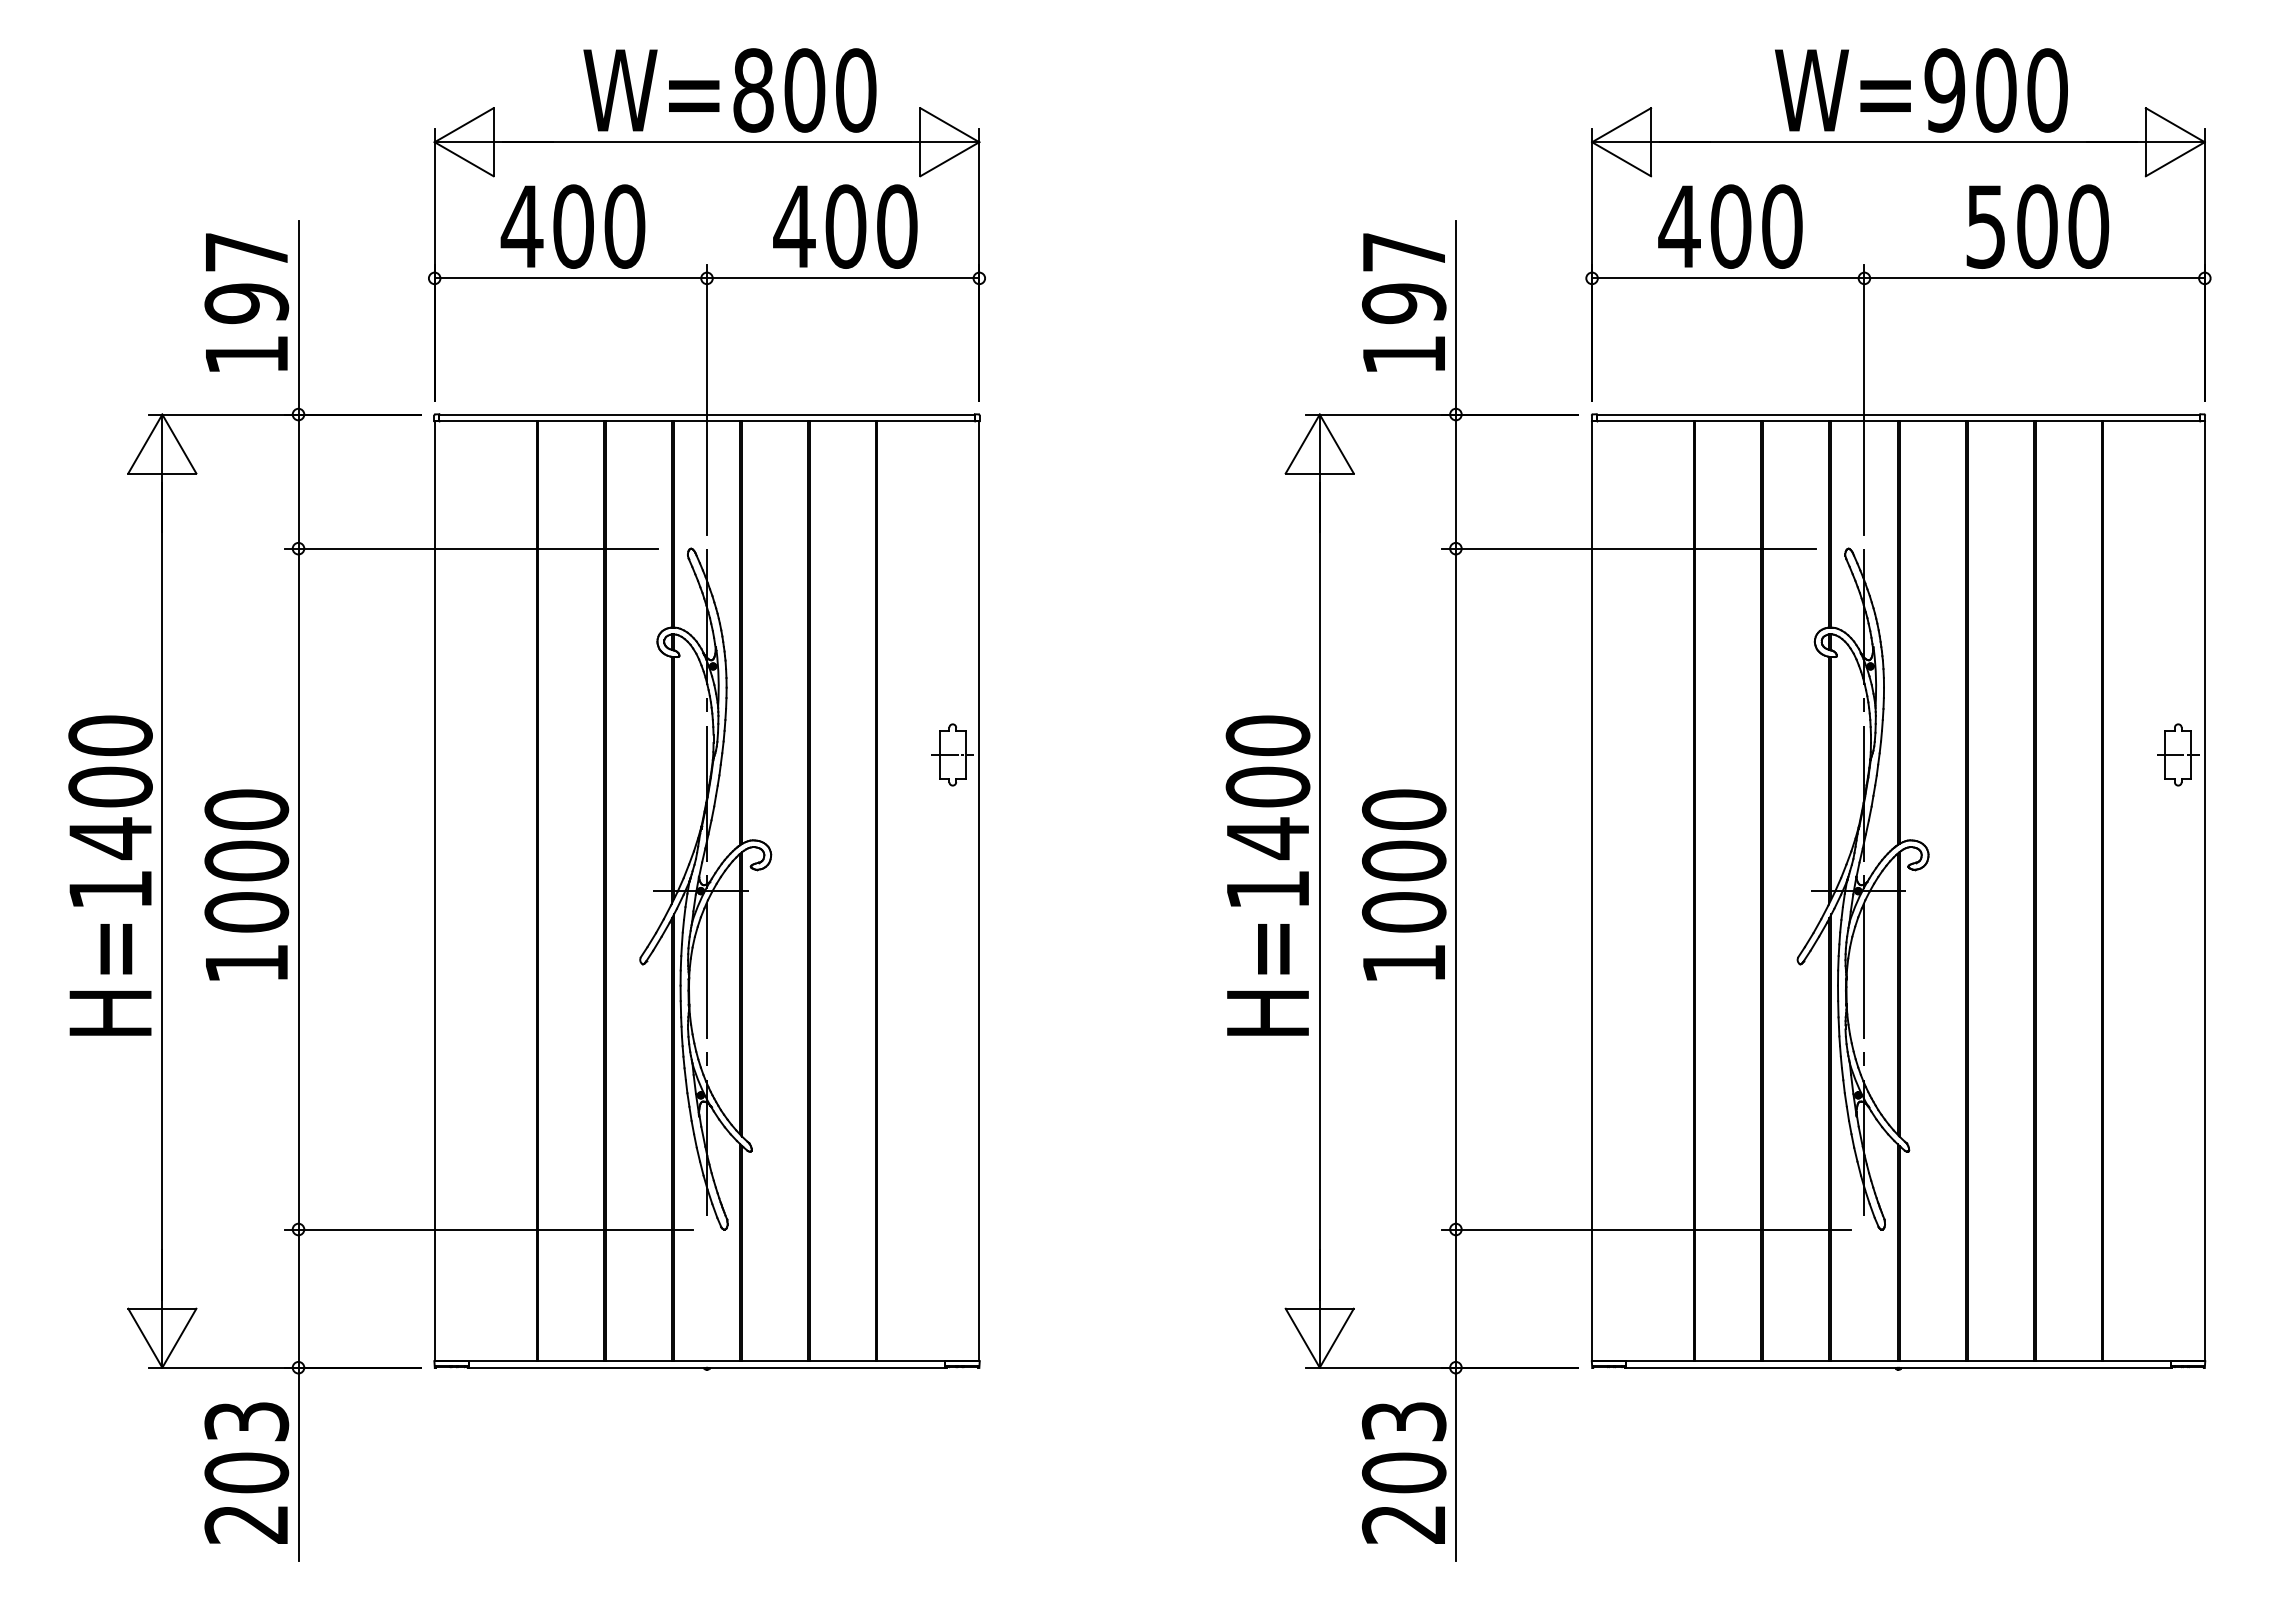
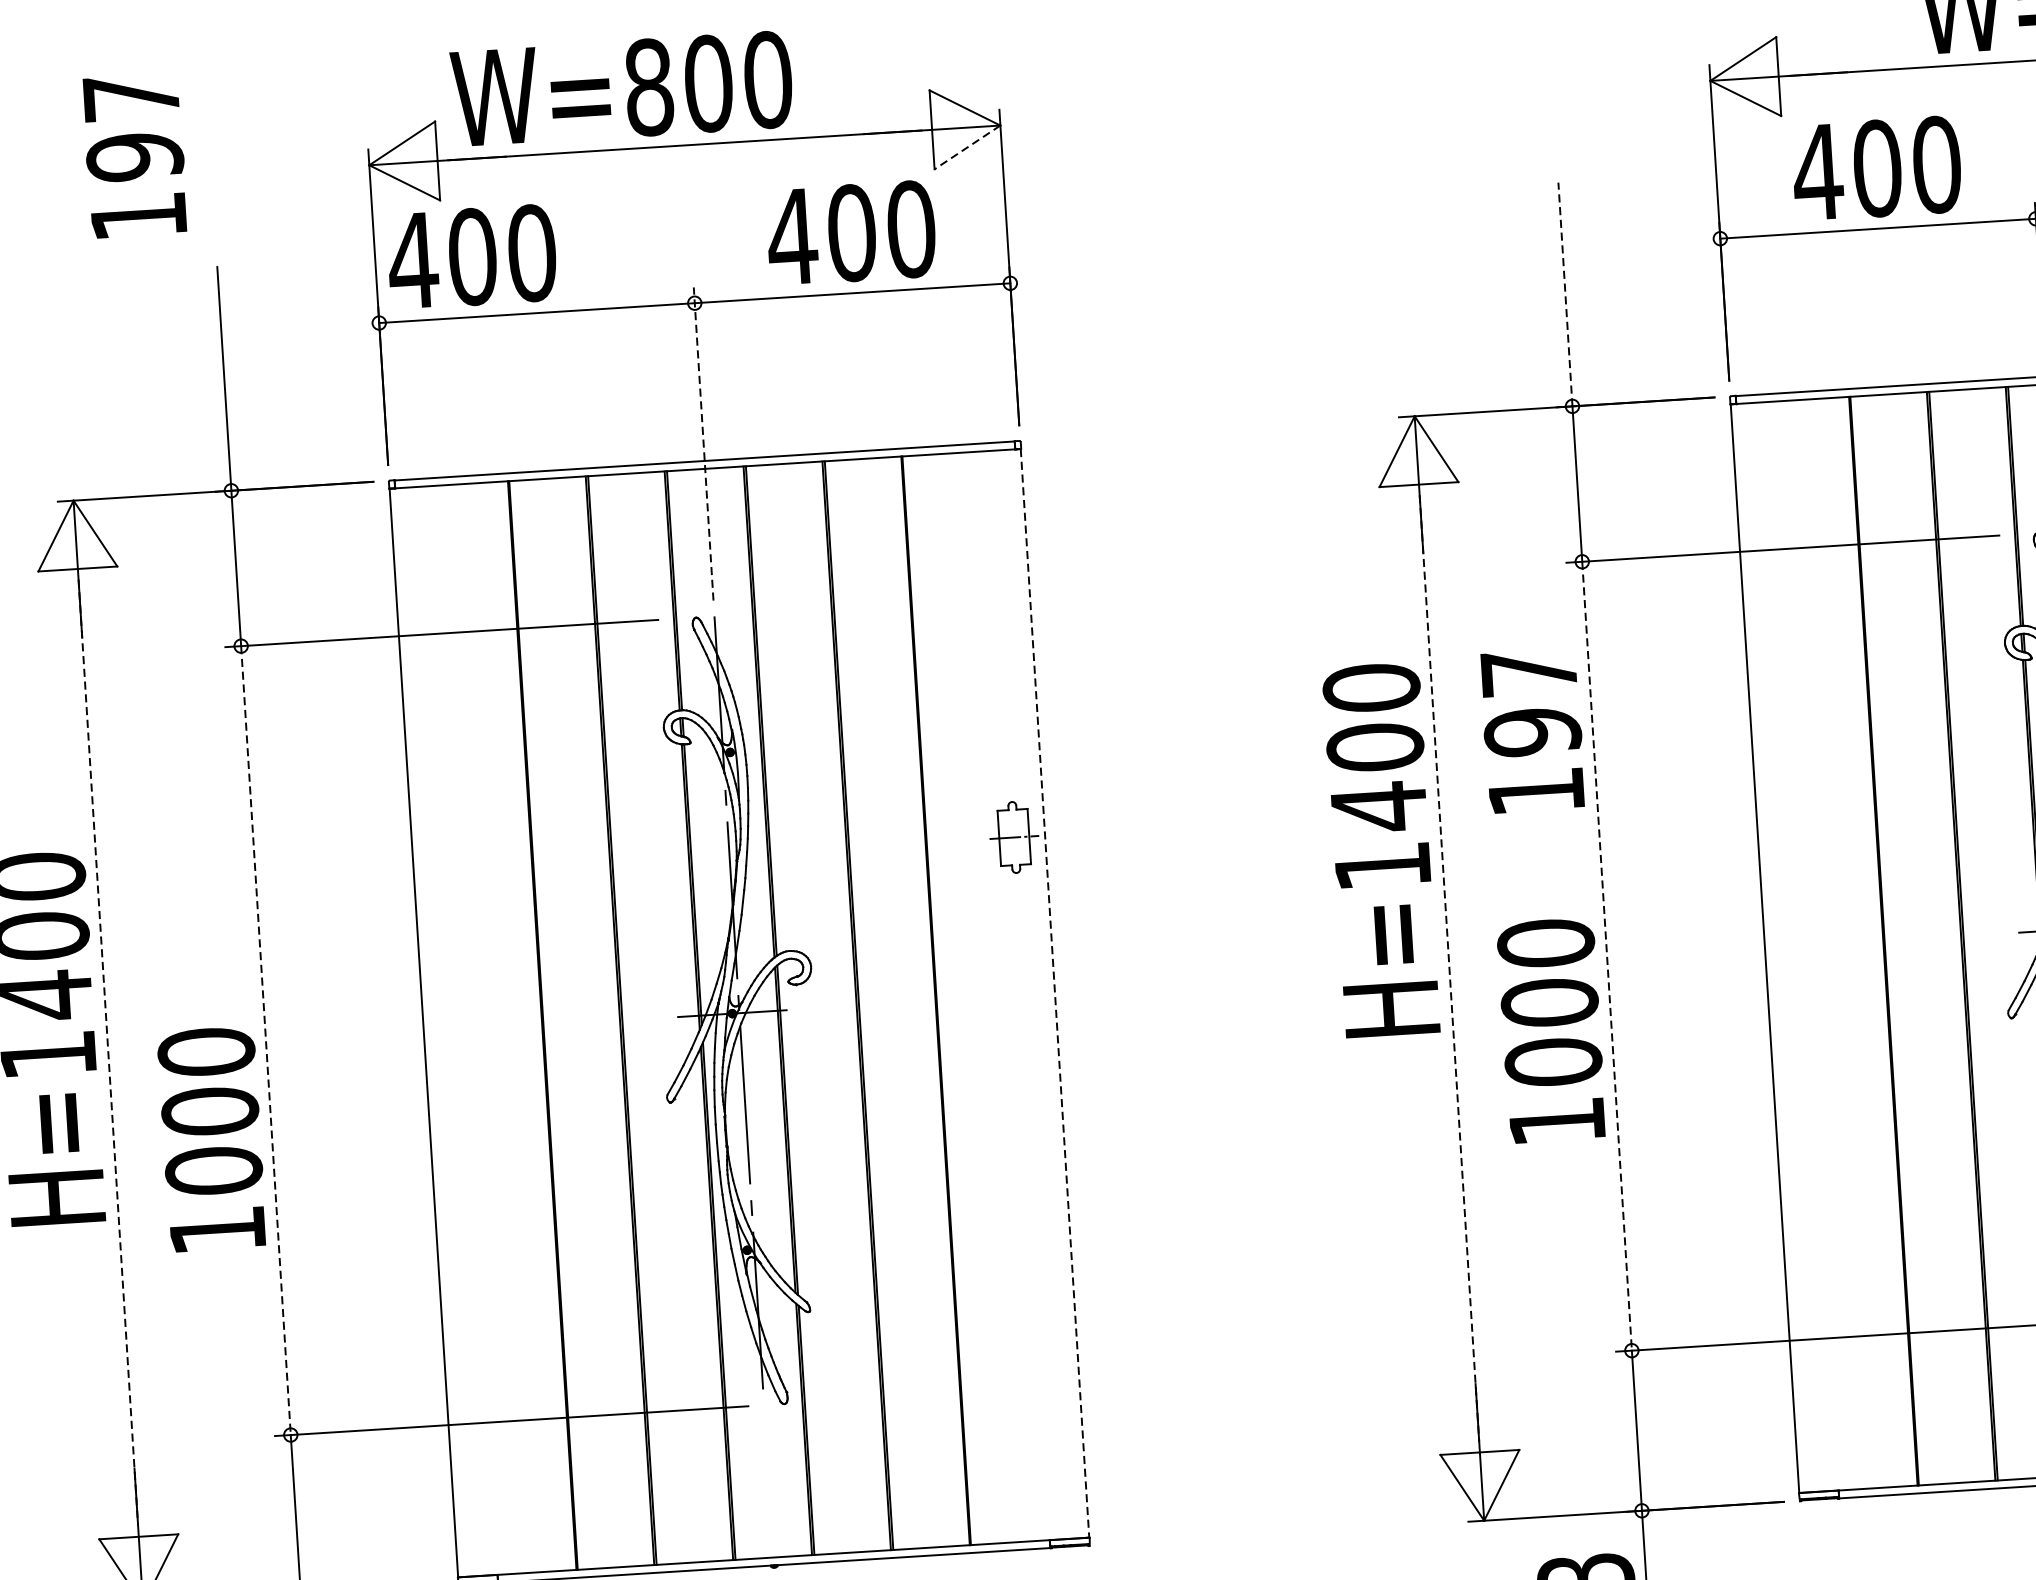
text: (729, 90) -> (621, 89), moved
line: (949, 159) -> (967, 147), solid -> dashed
text: (572, 226) -> (471, 256), moved
text: (246, 302) -> (134, 155), moved
text: (1404, 302) -> (1533, 731), moved
line: (1455, 318) -> (1564, 295), solid -> dashed
line: (707, 399) -> (704, 443), solid -> dashed
text: (1267, 875) -> (1381, 849), moved
text: (246, 884) -> (211, 1138), moved
text: (1404, 884) -> (1551, 1029), moved
line: (298, 889) -> (265, 1041), solid -> dashed
line: (1455, 889) -> (1606, 956), solid -> dashed
line: (162, 891) -> (108, 1053), solid -> dashed
line: (979, 891) -> (1055, 993), solid -> dashed
line: (1319, 891) -> (1449, 968), solid -> dashed

